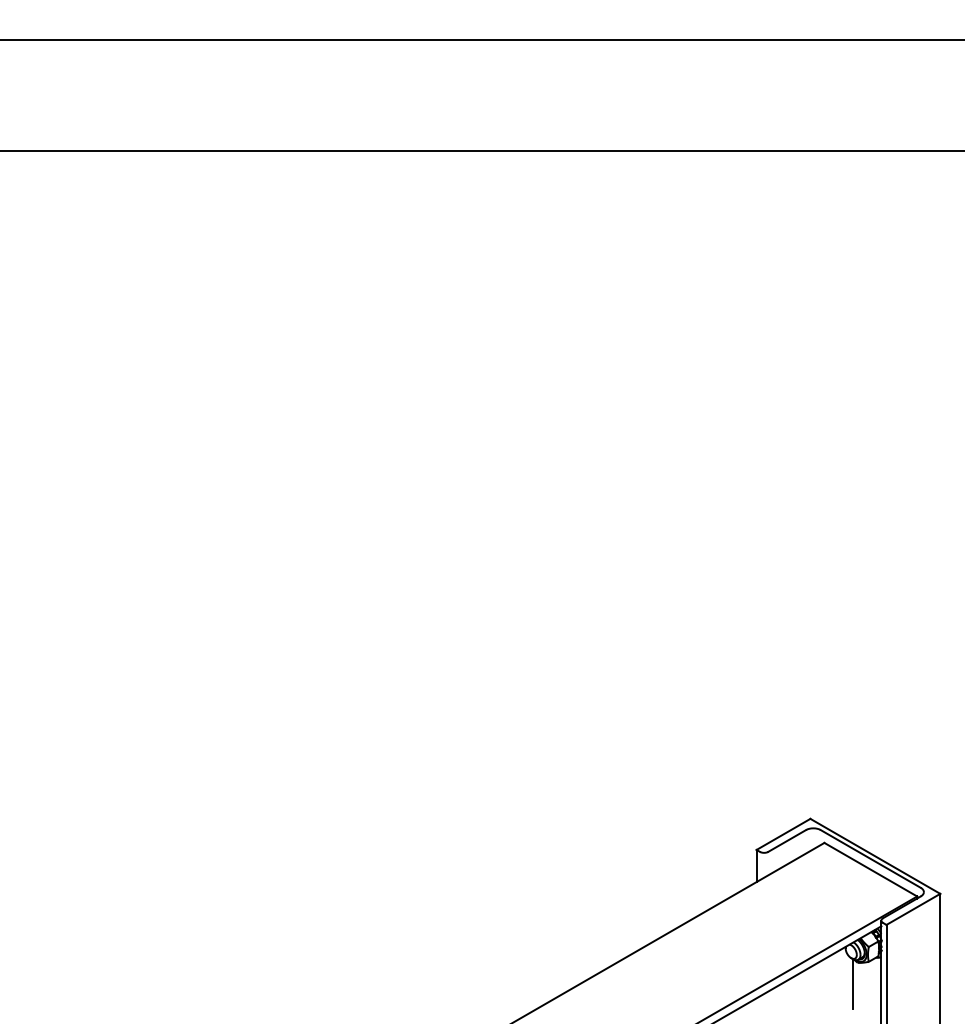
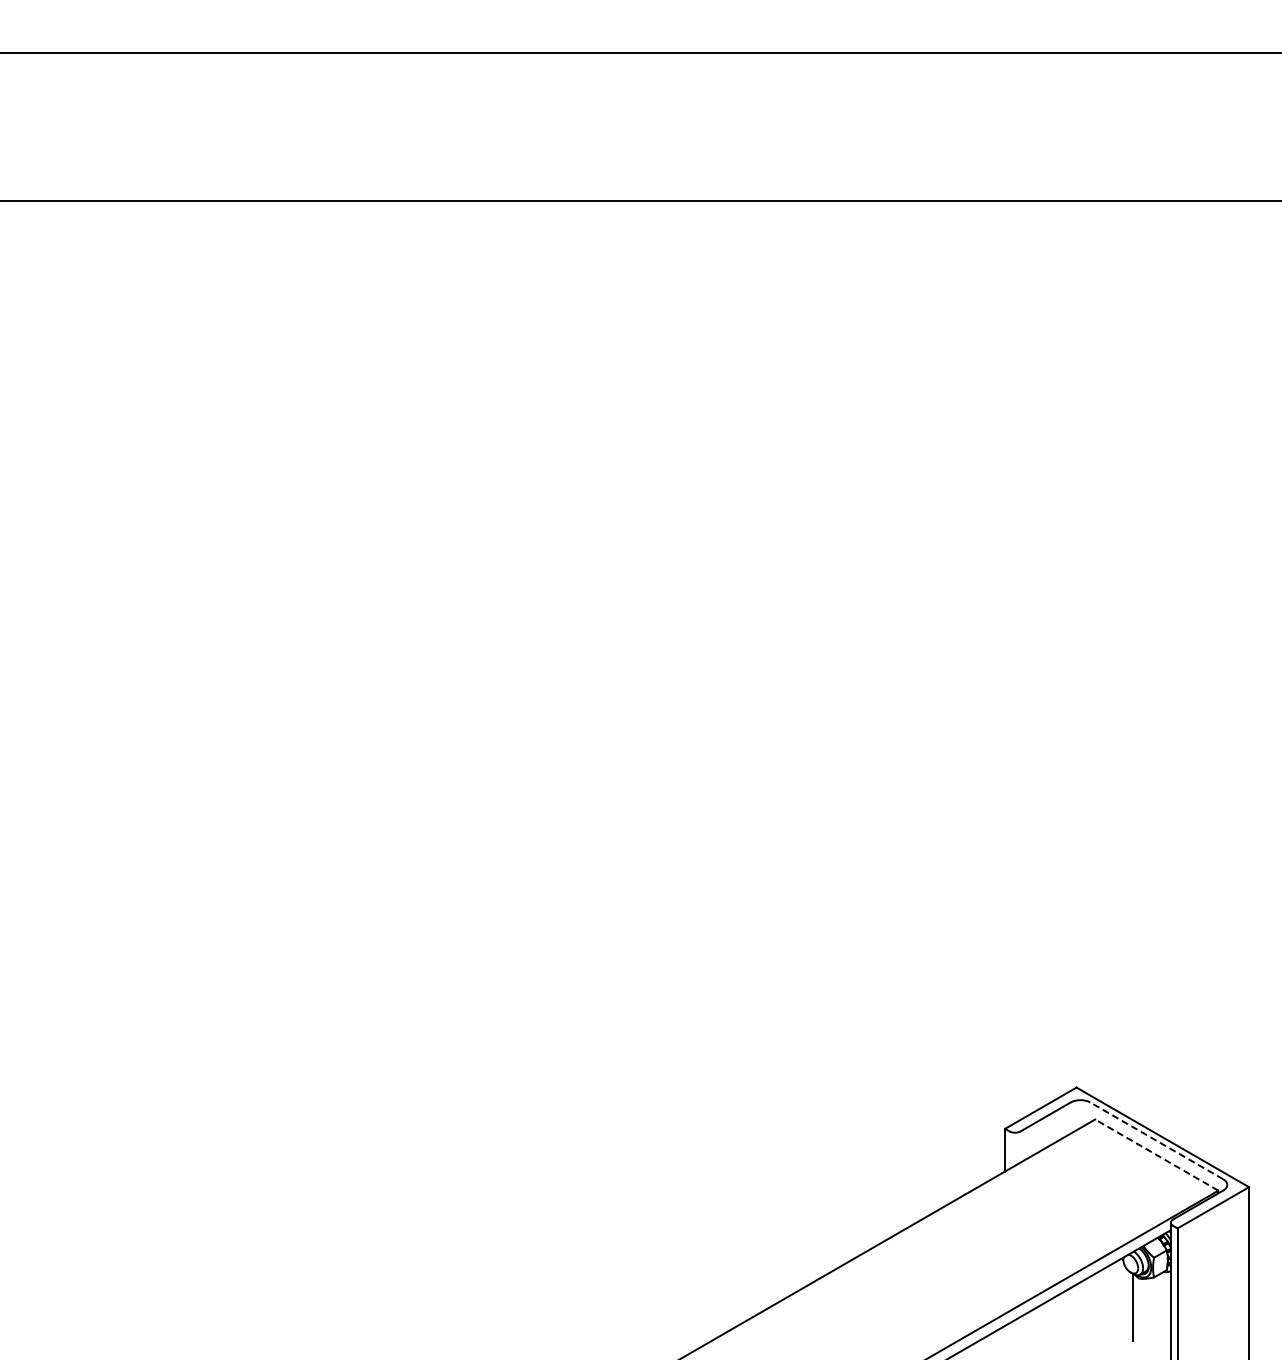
line: (870, 858) -> (1156, 1140), solid -> dashed
line: (870, 869) -> (1156, 1154), solid -> dashed

